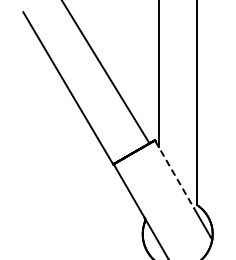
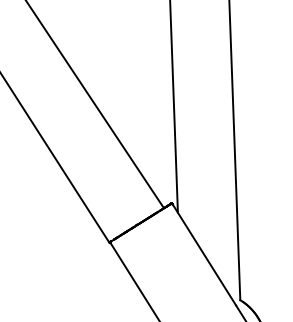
line: (174, 174) -> (204, 254), dashed -> solid

